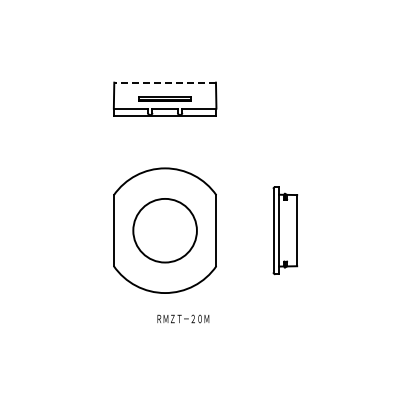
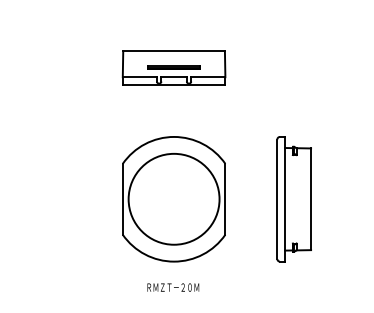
line: (165, 82) -> (174, 51), dashed -> solid
circle: (164, 230) -> (173, 199), size x1.43
part: (285, 230) -> (294, 199), size x1.43
text: (183, 318) -> (173, 287), moved

